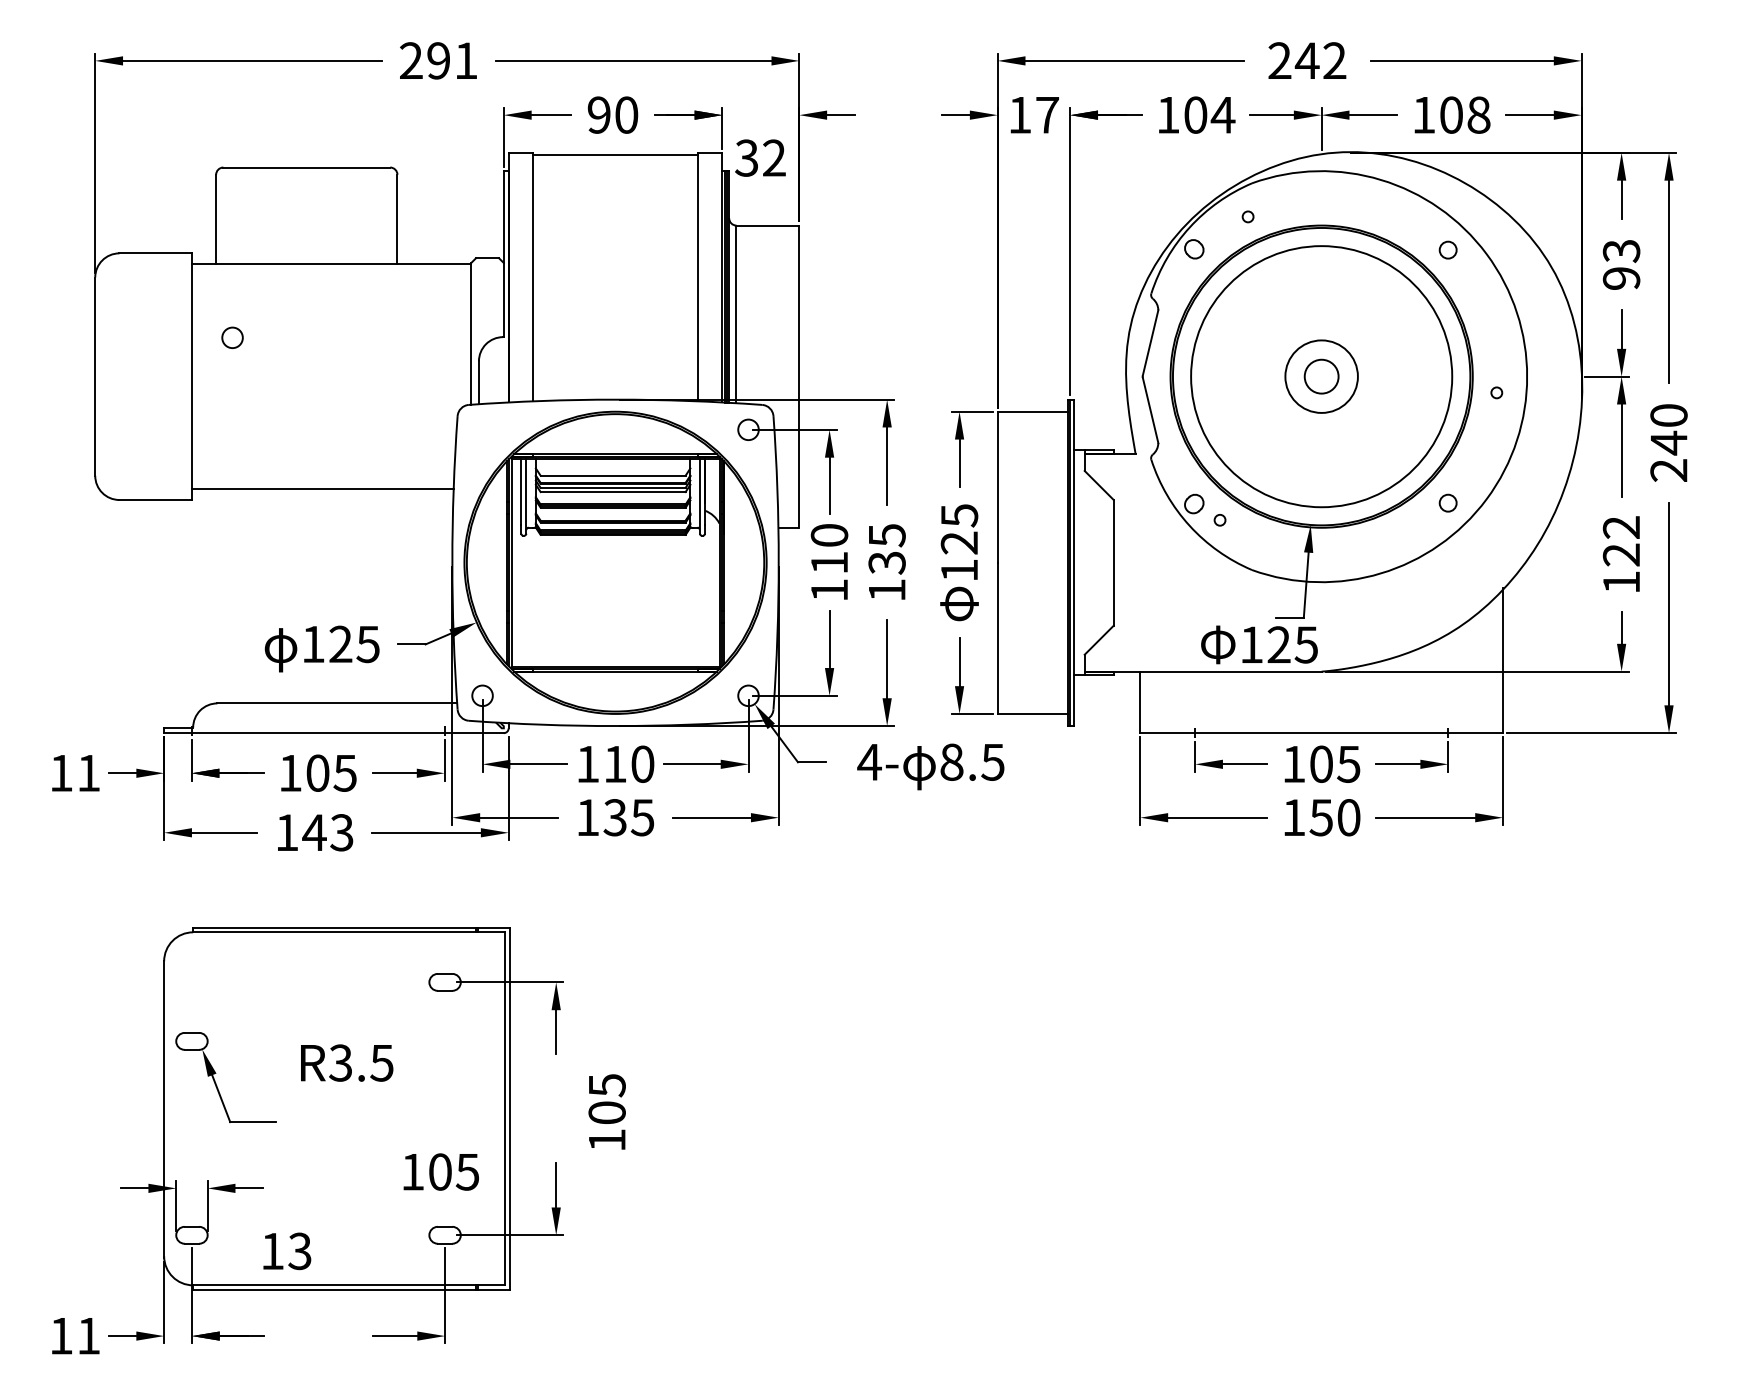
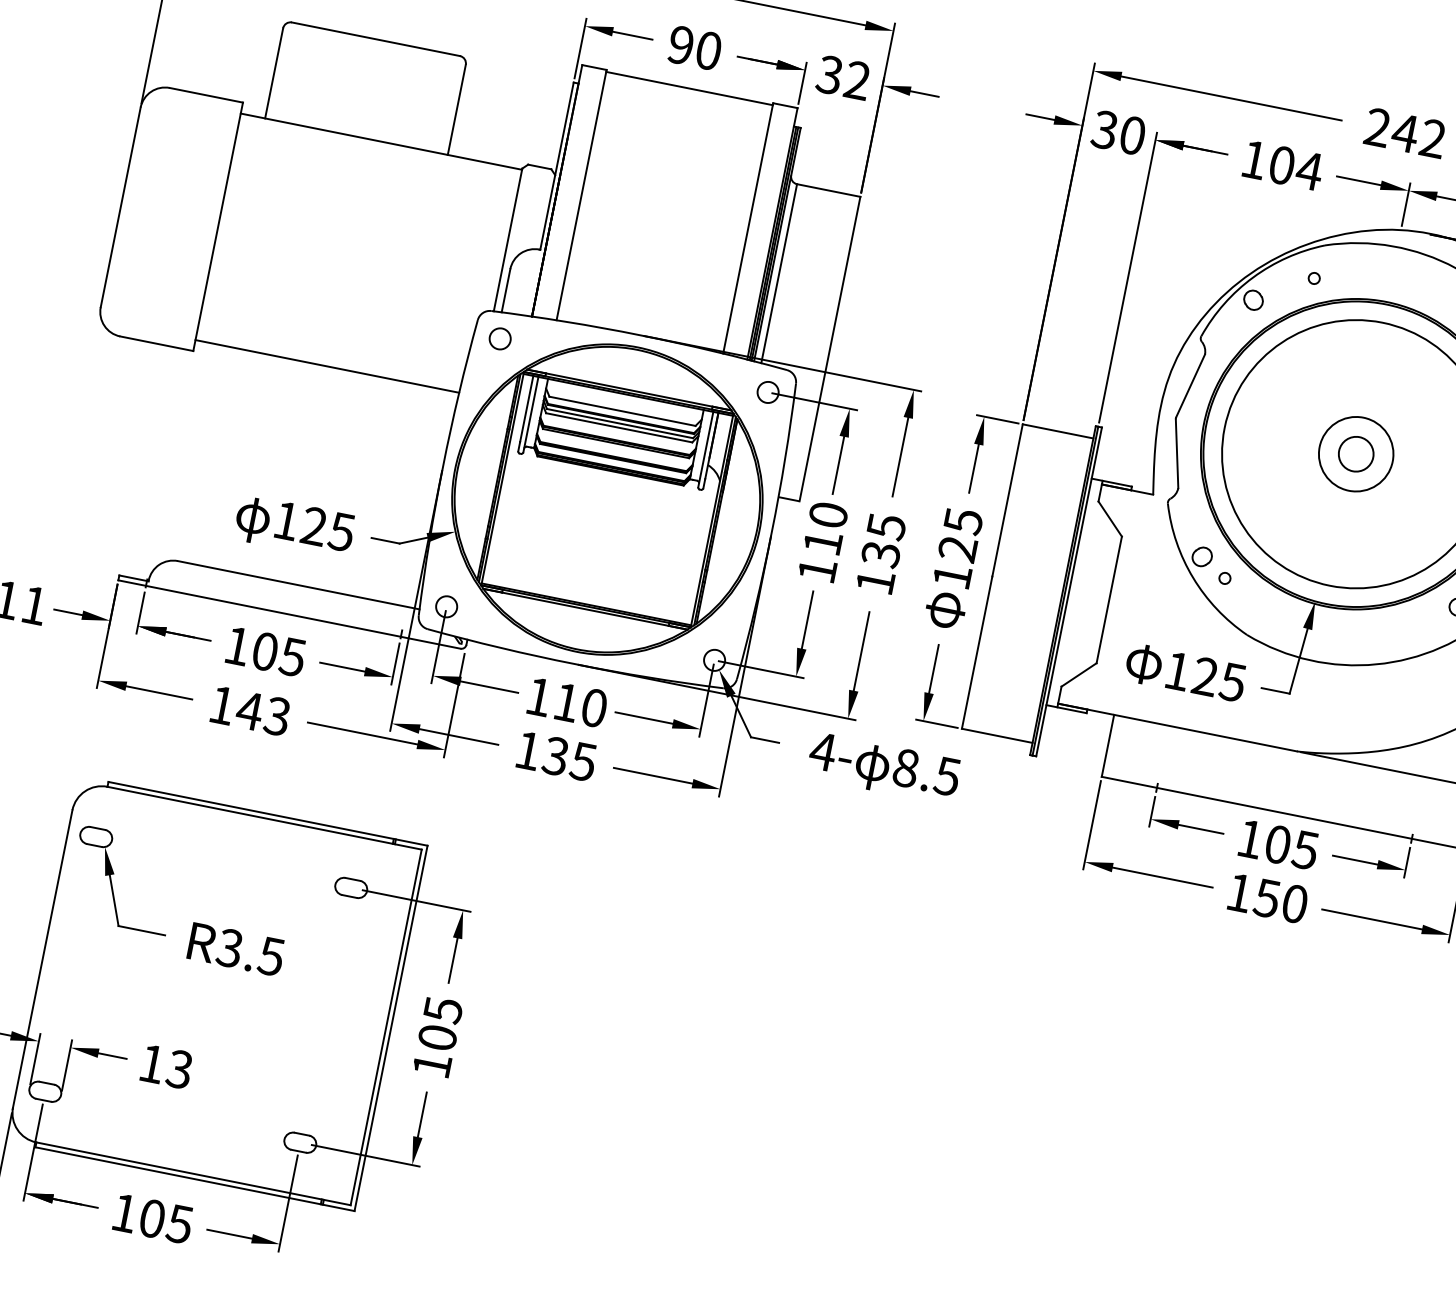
text: (1033, 114) -> (1118, 132), 17 -> 30
text: (760, 157) -> (843, 77), moved
circle: (232, 337) -> (500, 338), moved
text: (1259, 644) -> (1185, 672), moved
part: (216, 1073) -> (114, 874), moved
text: (606, 1111) -> (437, 1036), moved
text: (440, 1171) -> (152, 1218), moved
text: (287, 1251) -> (167, 1067), moved

